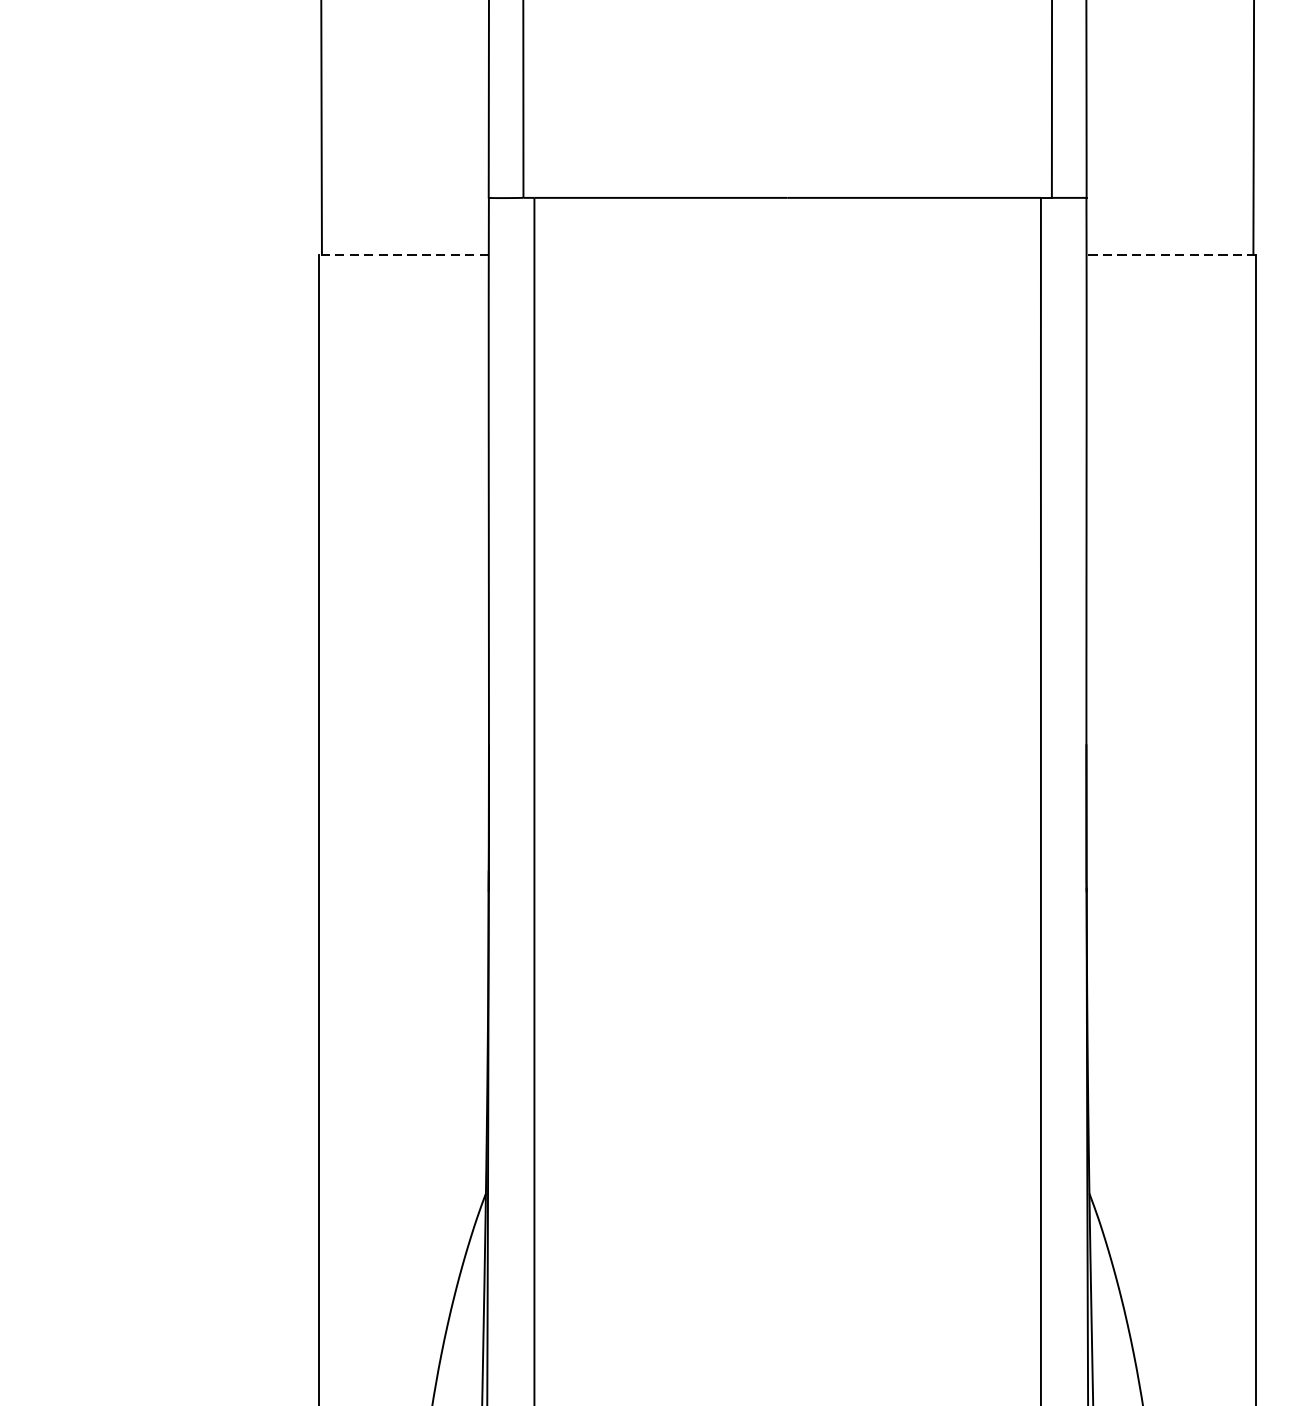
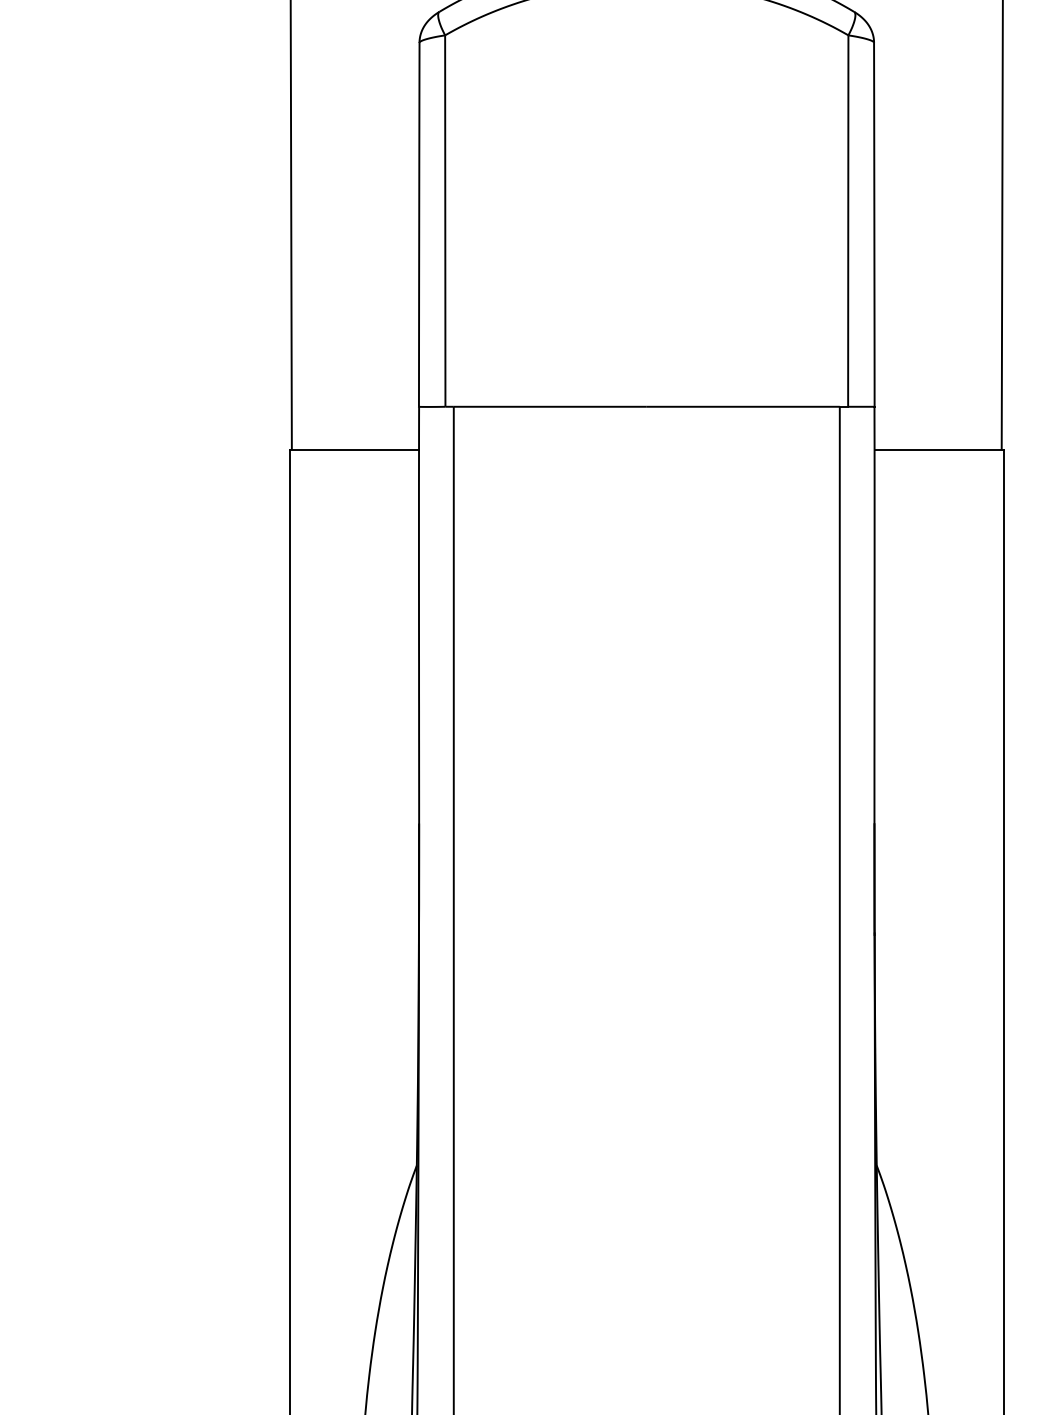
line: (404, 255) -> (354, 450), dashed -> solid
line: (1171, 255) -> (939, 450), dashed -> solid

